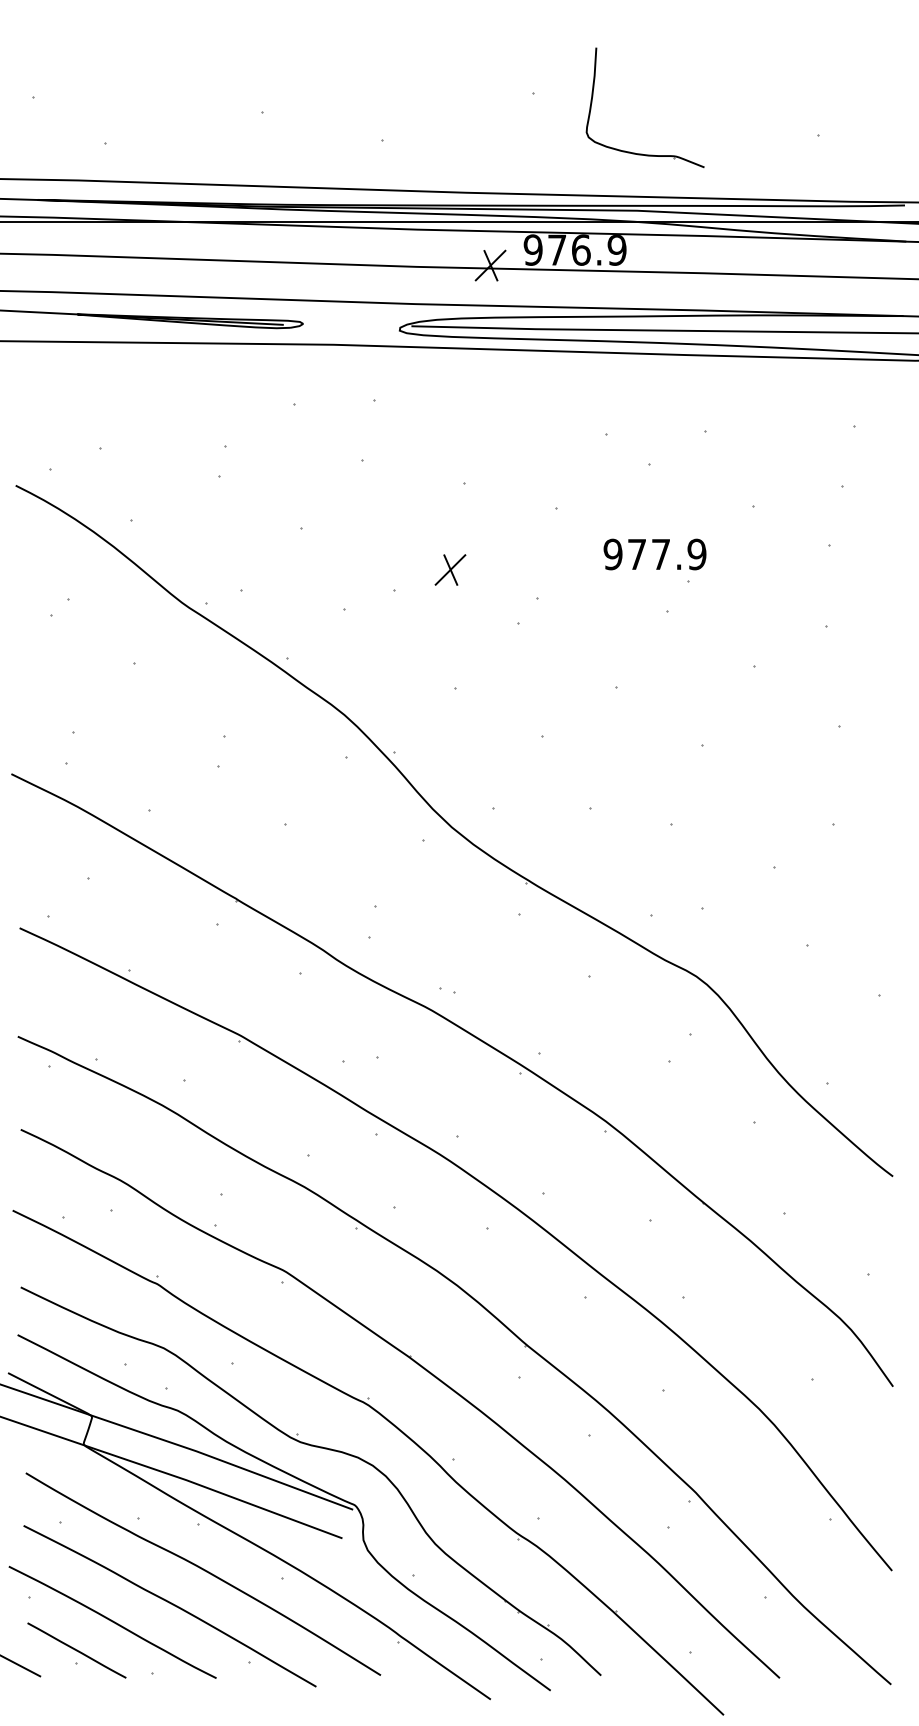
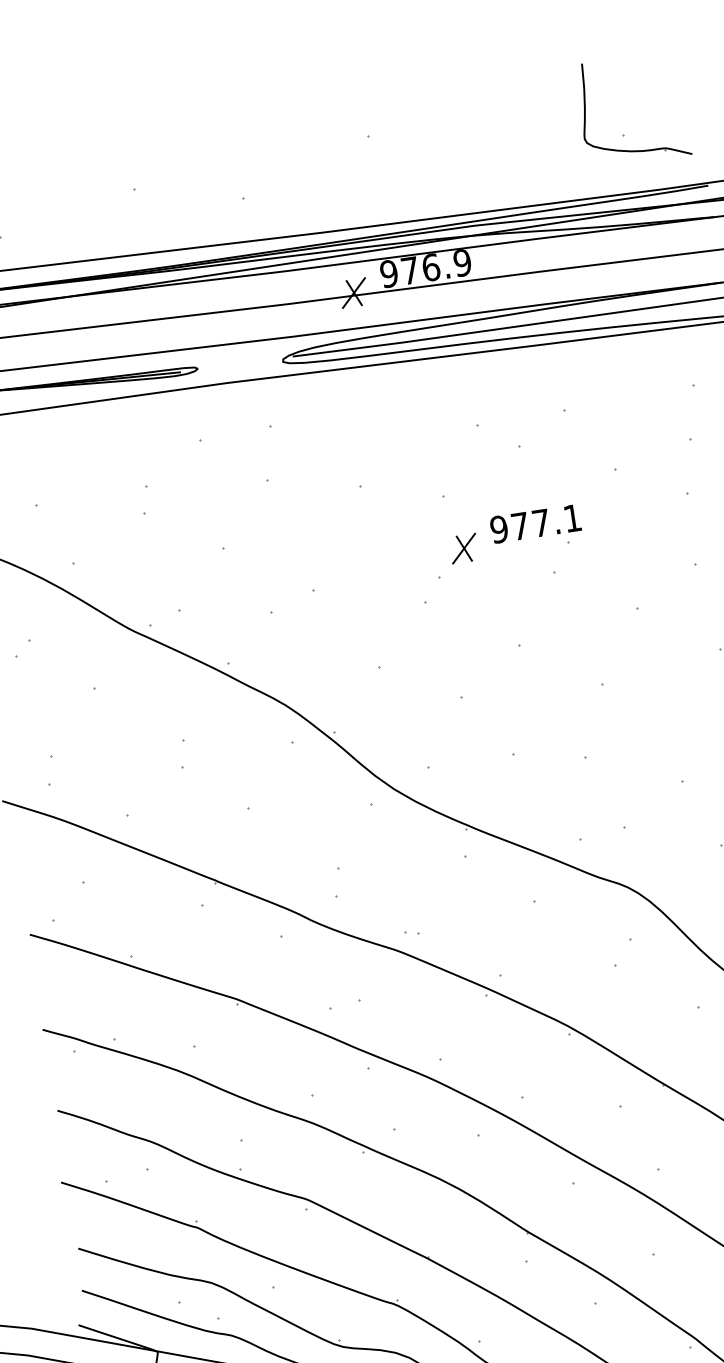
part: (635, 152) -> (630, 150), moved
text: (696, 554) -> (572, 518), 977.9 -> 977.1
part: (450, 569) -> (464, 548), moved

